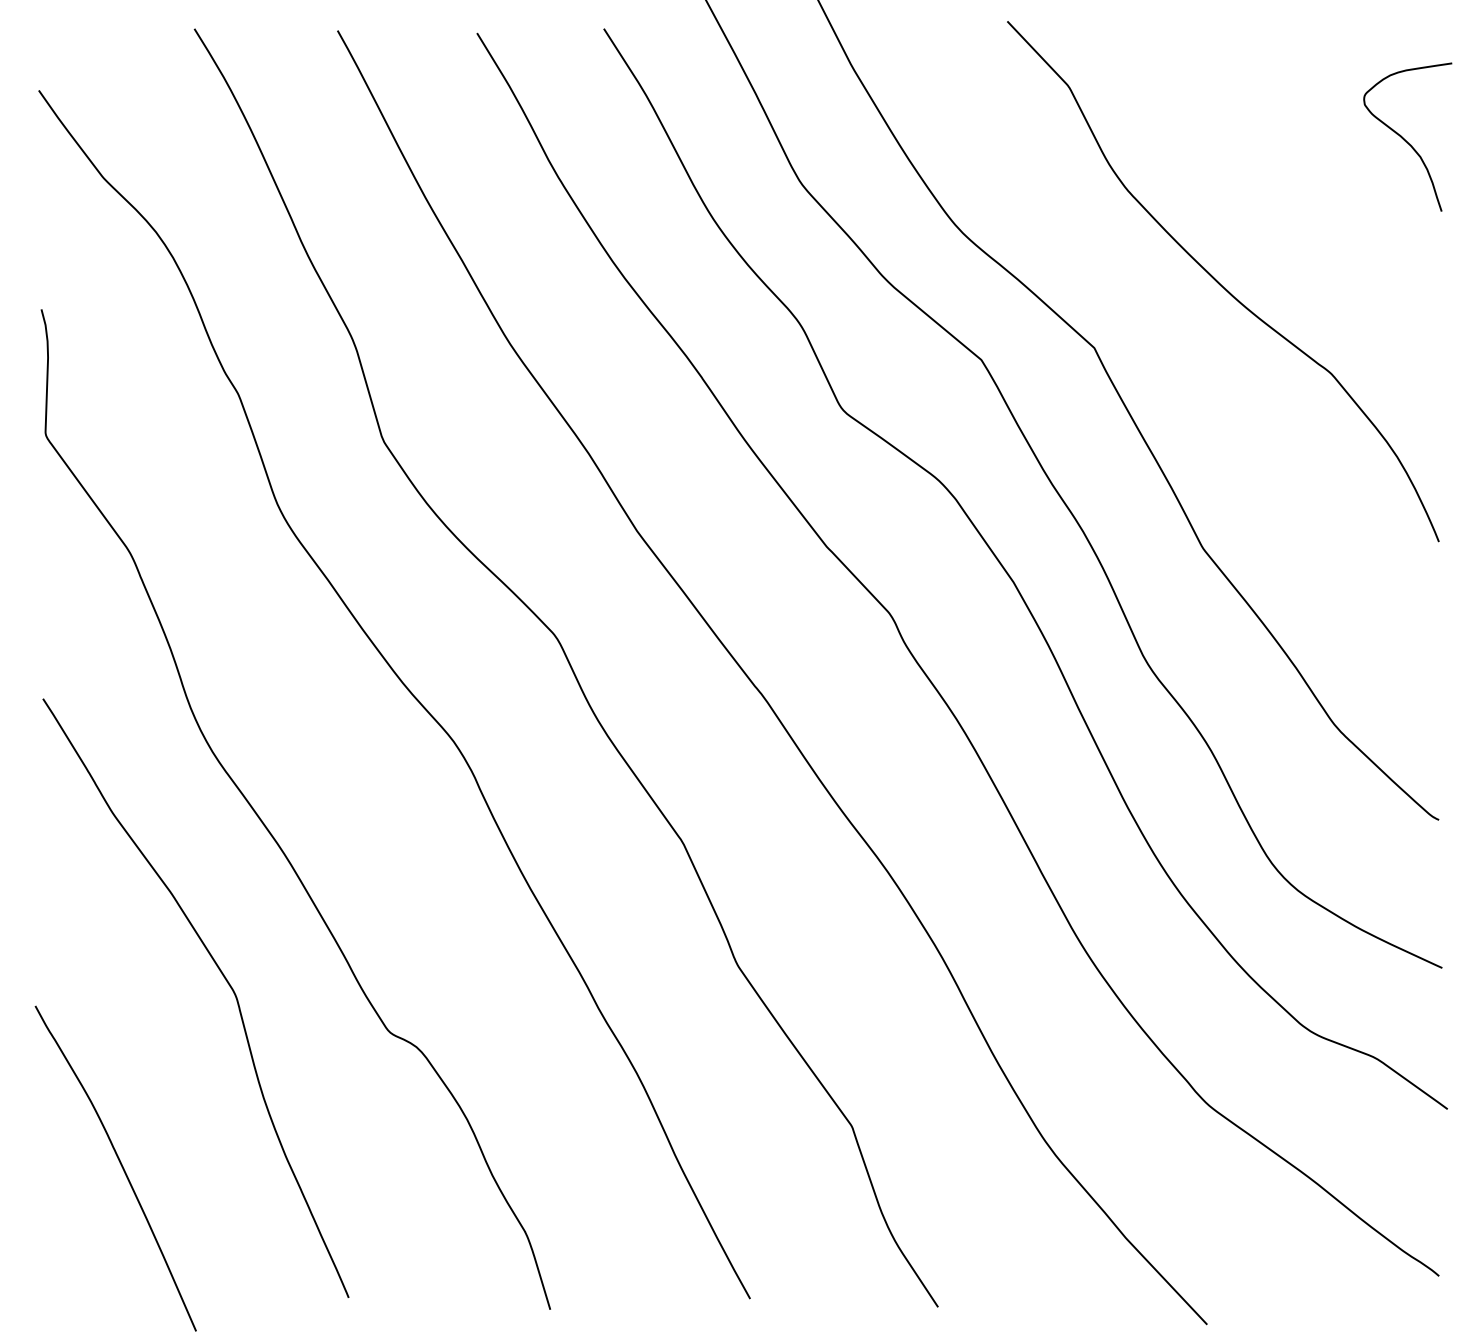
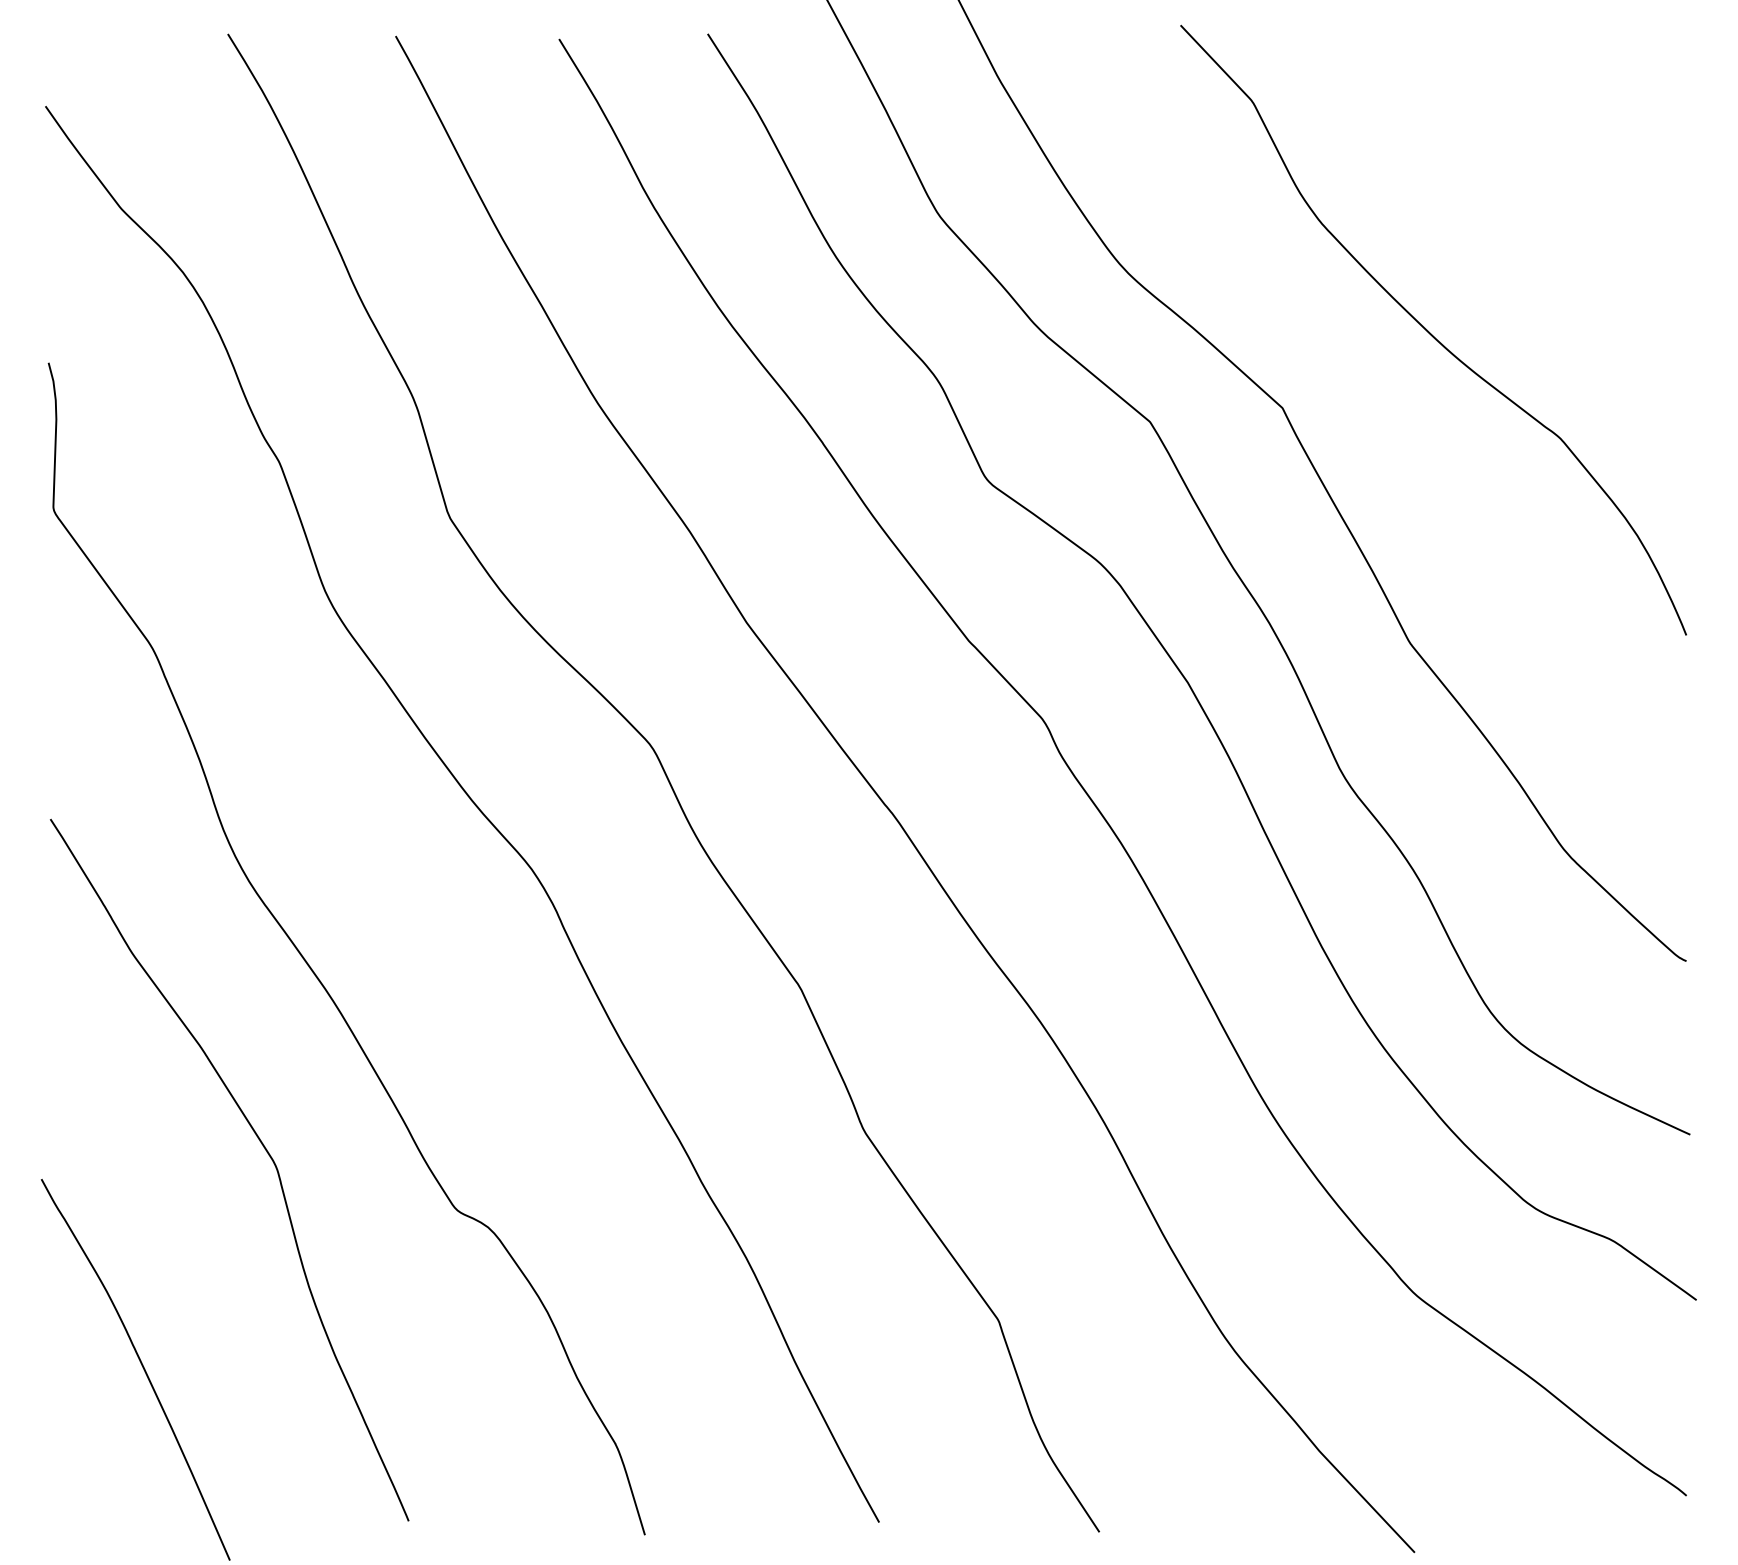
curve: (1404, 139) -> (1646, 163), removed

